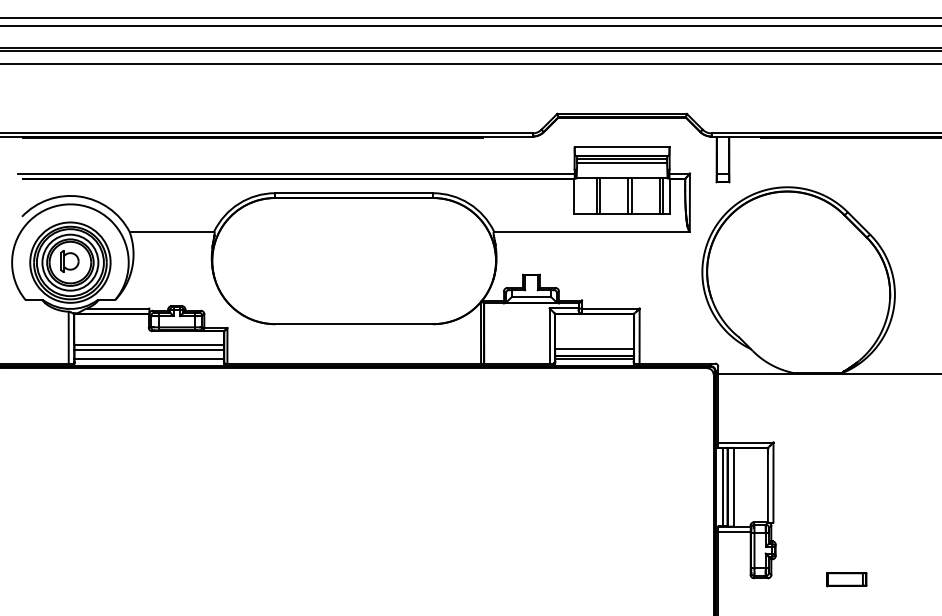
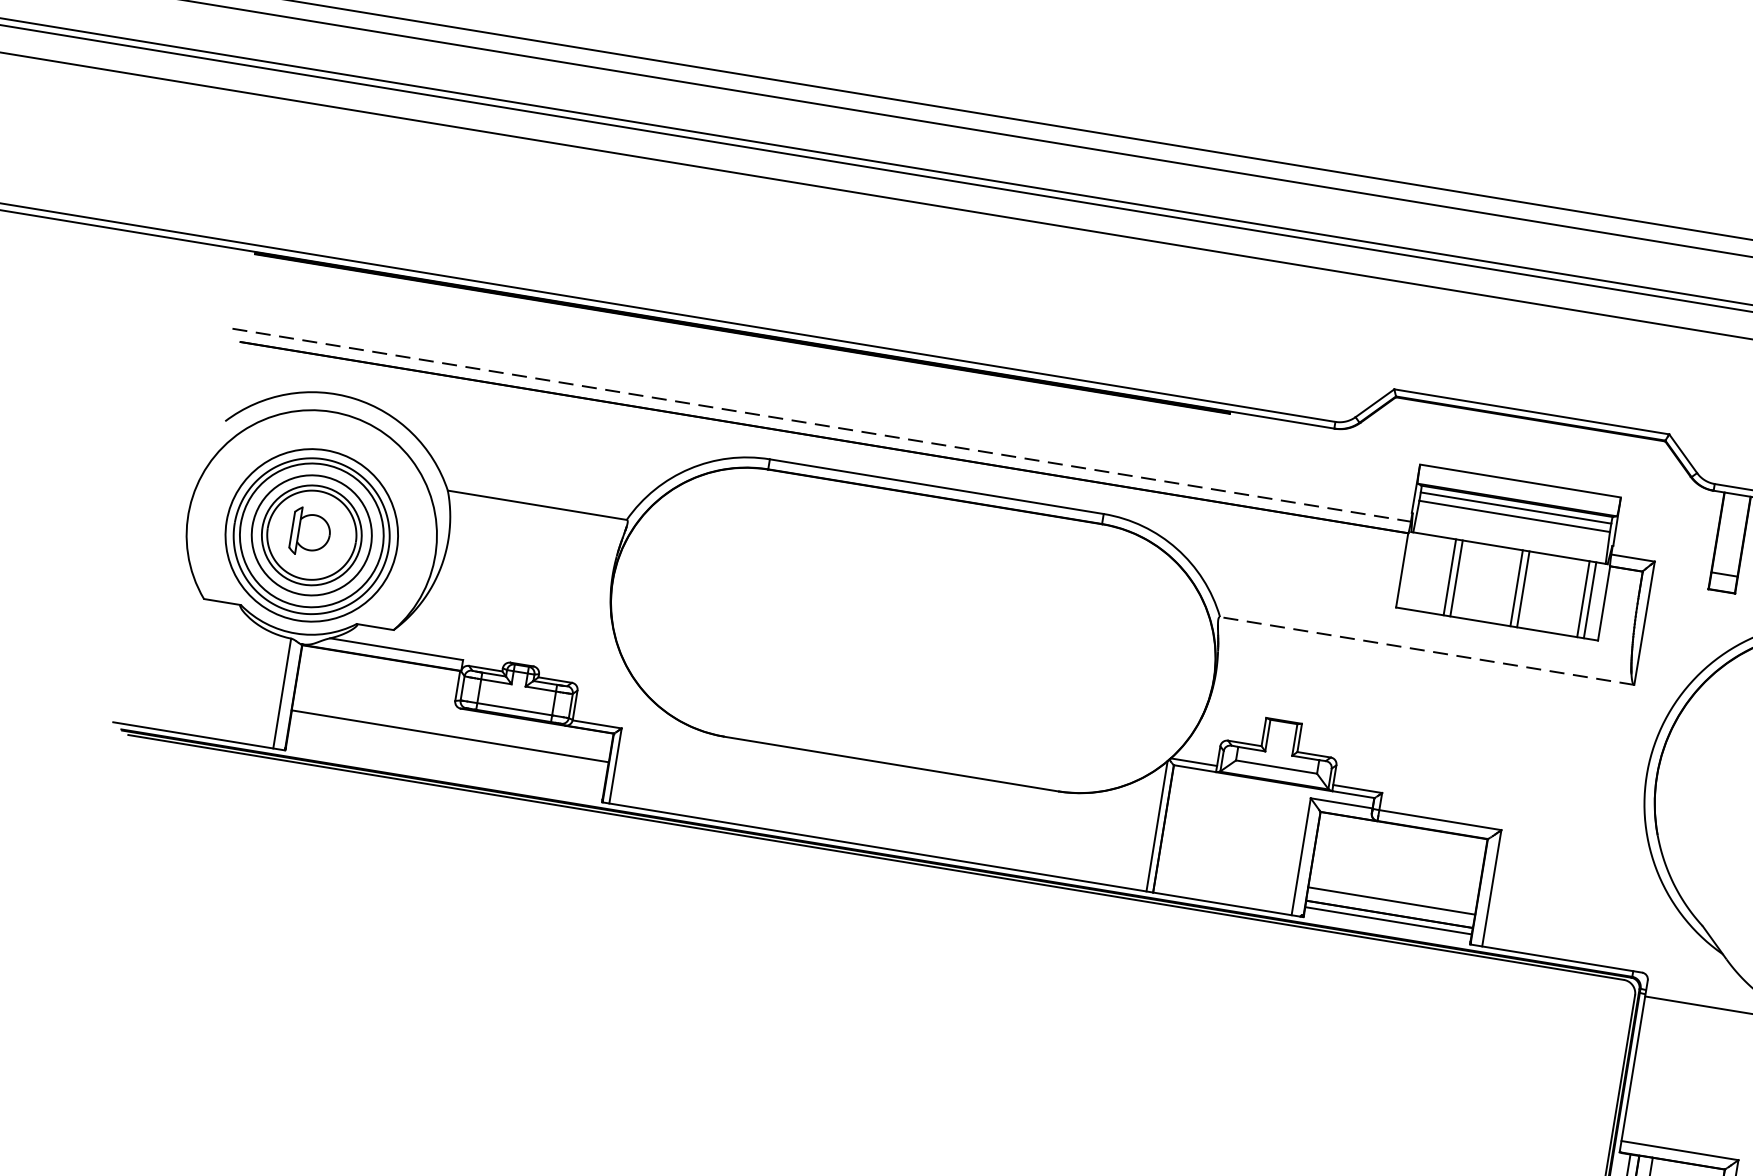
line: (297, 173) -> (823, 425), solid -> dashed
line: (592, 231) -> (1428, 650), solid -> dashed
line: (149, 350) -> (448, 748), removed
line: (148, 358) -> (443, 765), removed

